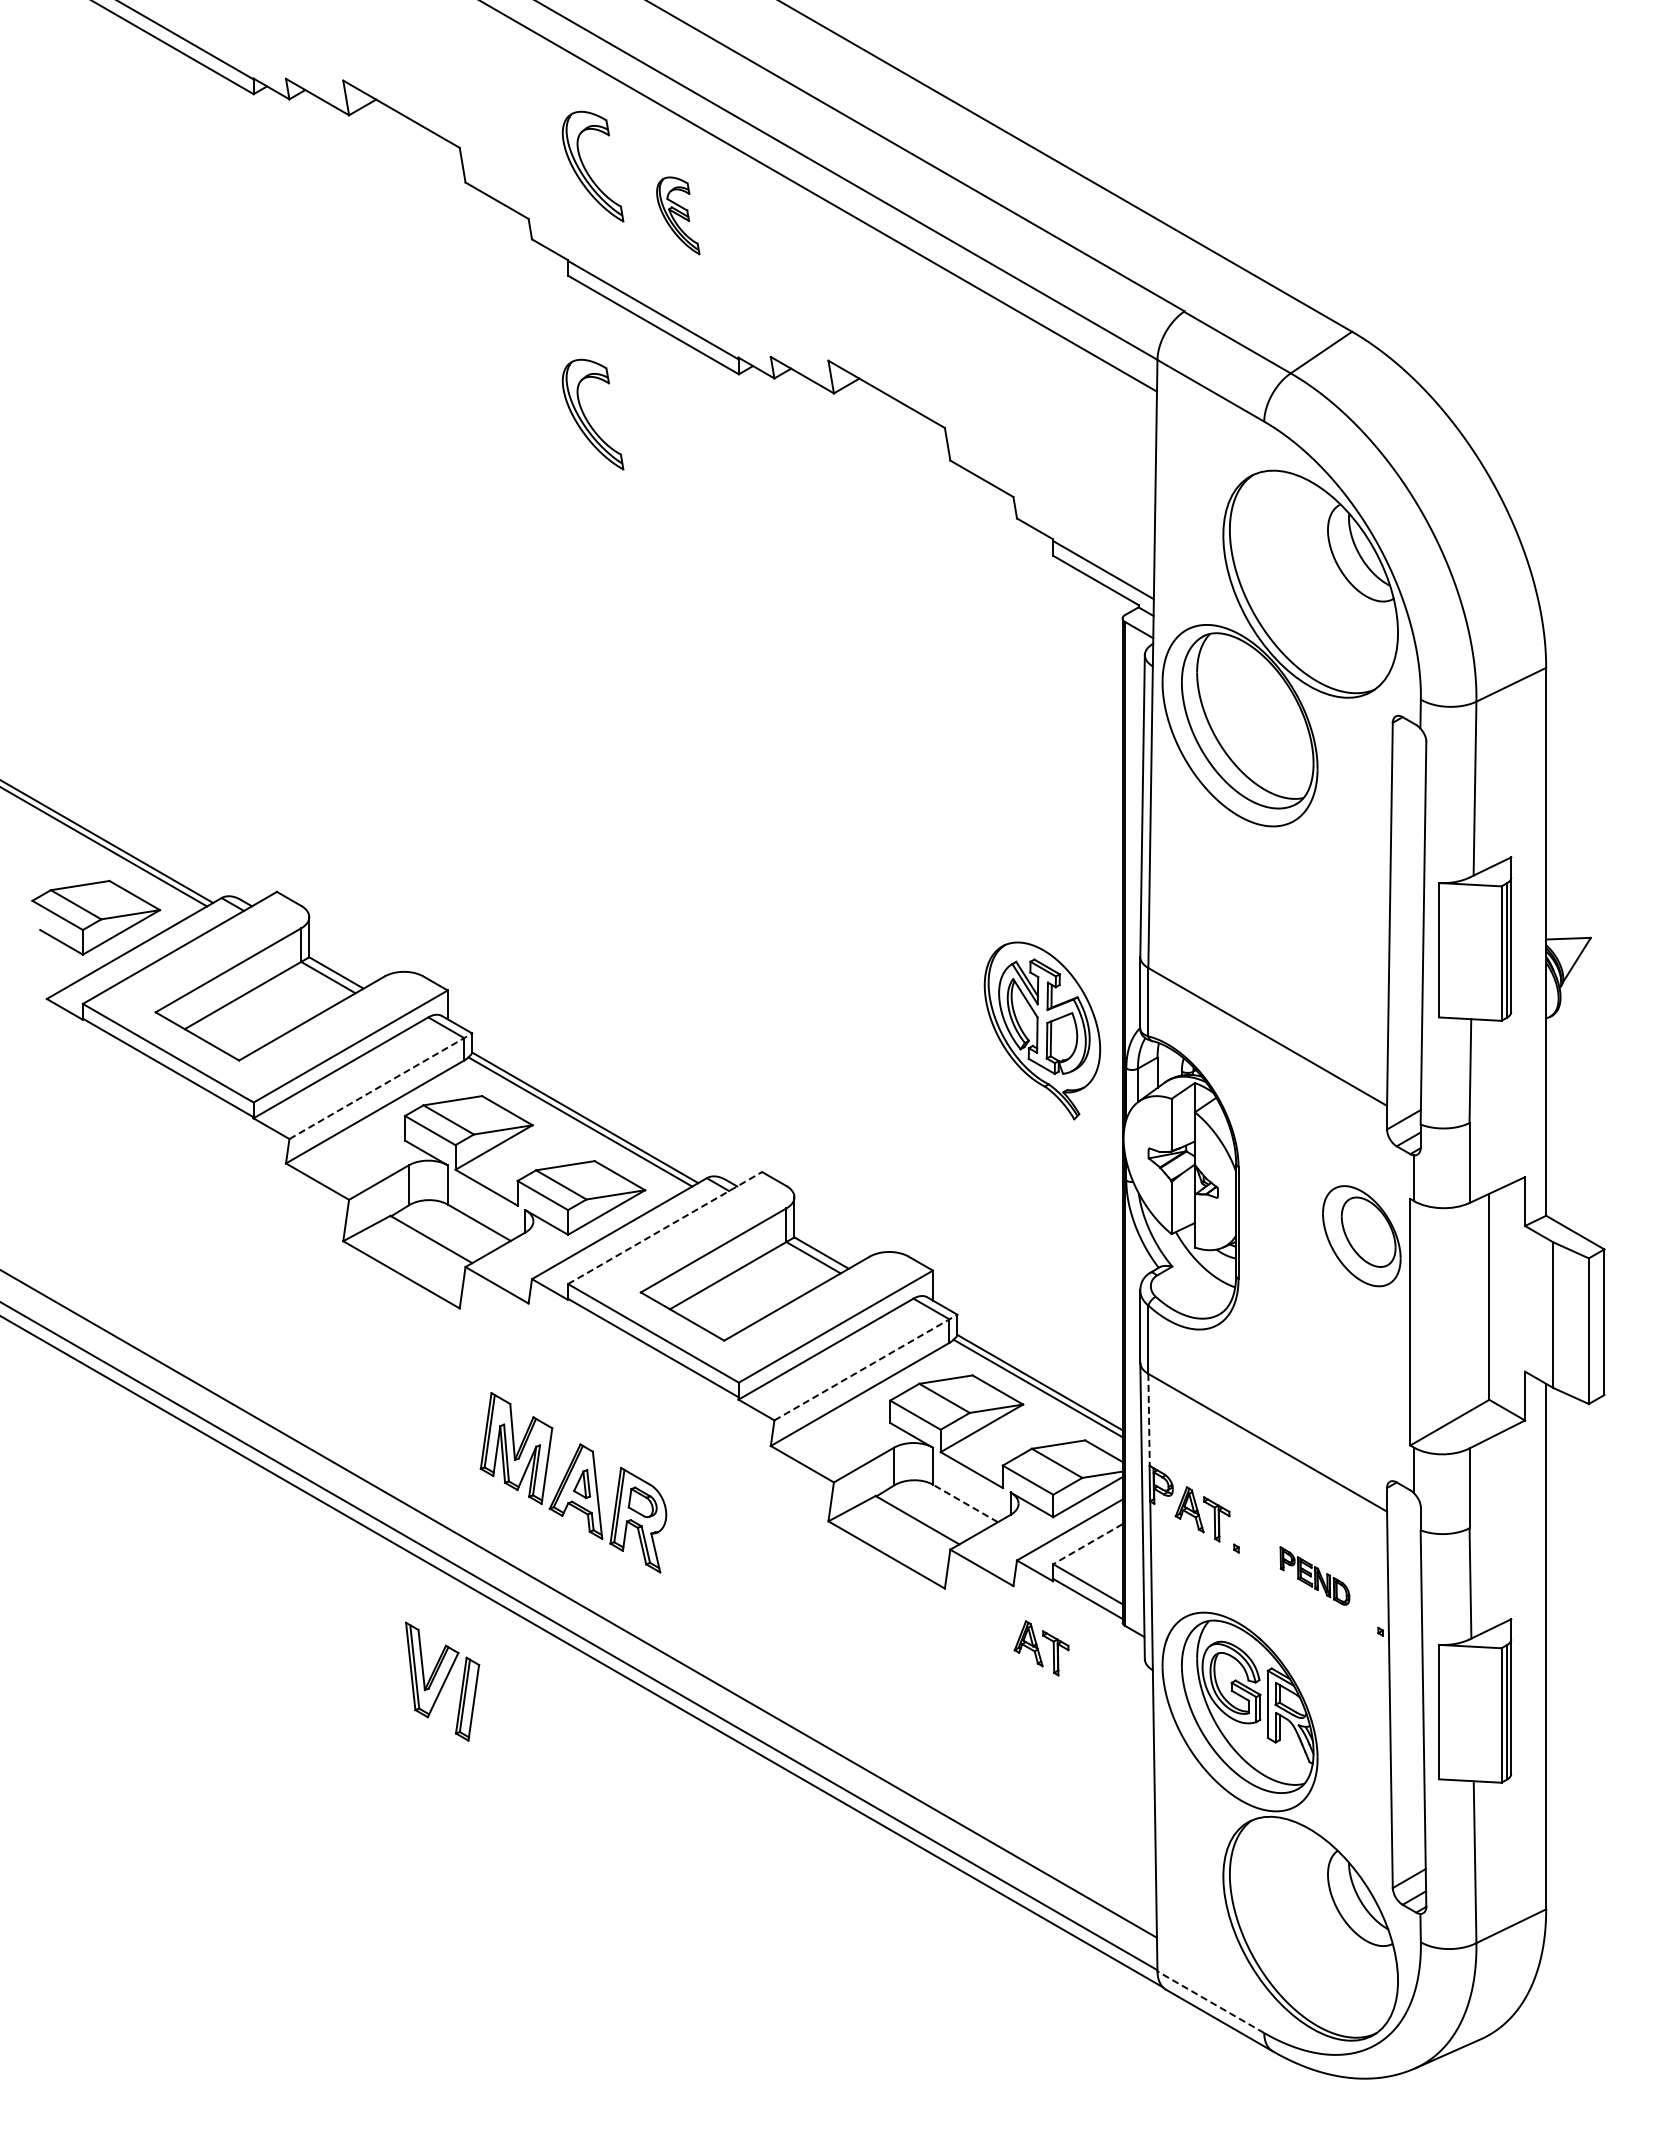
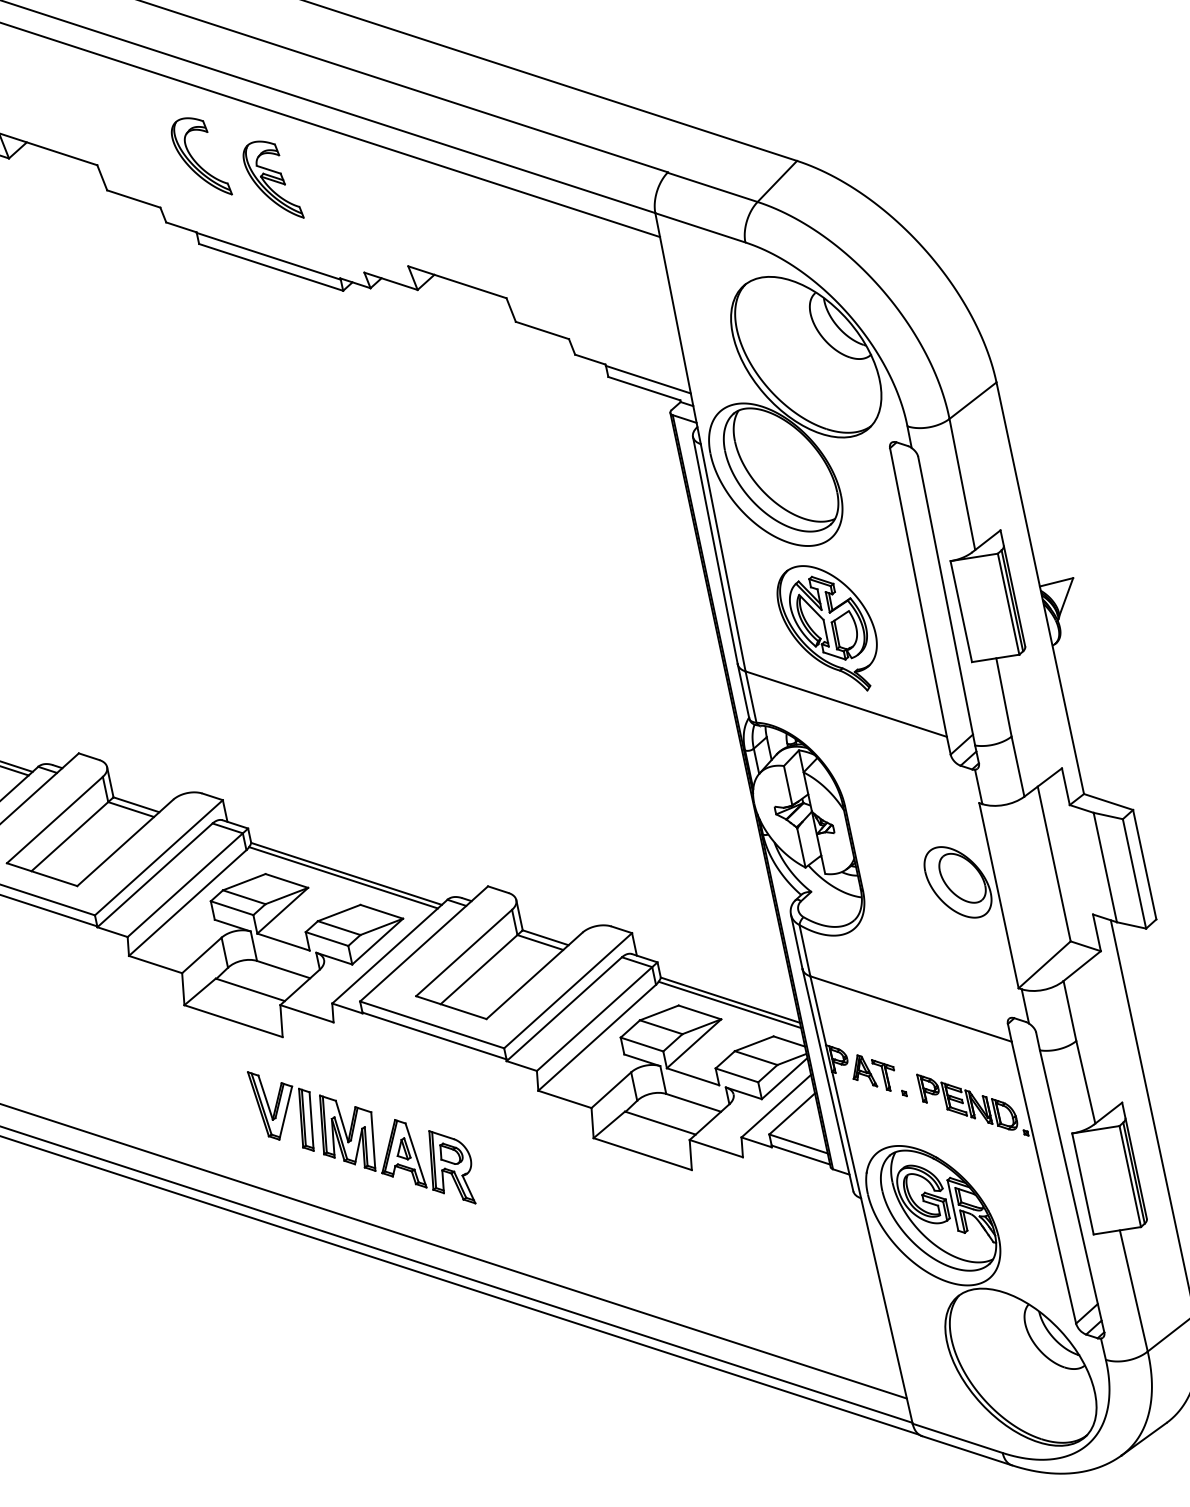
part: (678, 215) -> (272, 181), size x1.43
part: (586, 417) -> (235, 347), removed
part: (1042, 1030) -> (829, 628), moved
line: (380, 1086) -> (187, 883), dashed -> solid
line: (665, 1227) -> (424, 943), dashed -> solid
part: (1361, 1236) -> (957, 882), moved
line: (865, 1367) -> (596, 1016), dashed -> solid
line: (1149, 1420) -> (818, 1011), dashed -> solid
line: (965, 1503) -> (693, 1102), dashed -> solid
line: (1087, 1544) -> (791, 1114), dashed -> solid
part: (1314, 1575) -> (967, 1101), size x1.67
part: (1041, 1648) -> (773, 1199), removed
part: (442, 1681) -> (284, 1110), moved
line: (1210, 2002) -> (957, 1438), dashed -> solid

